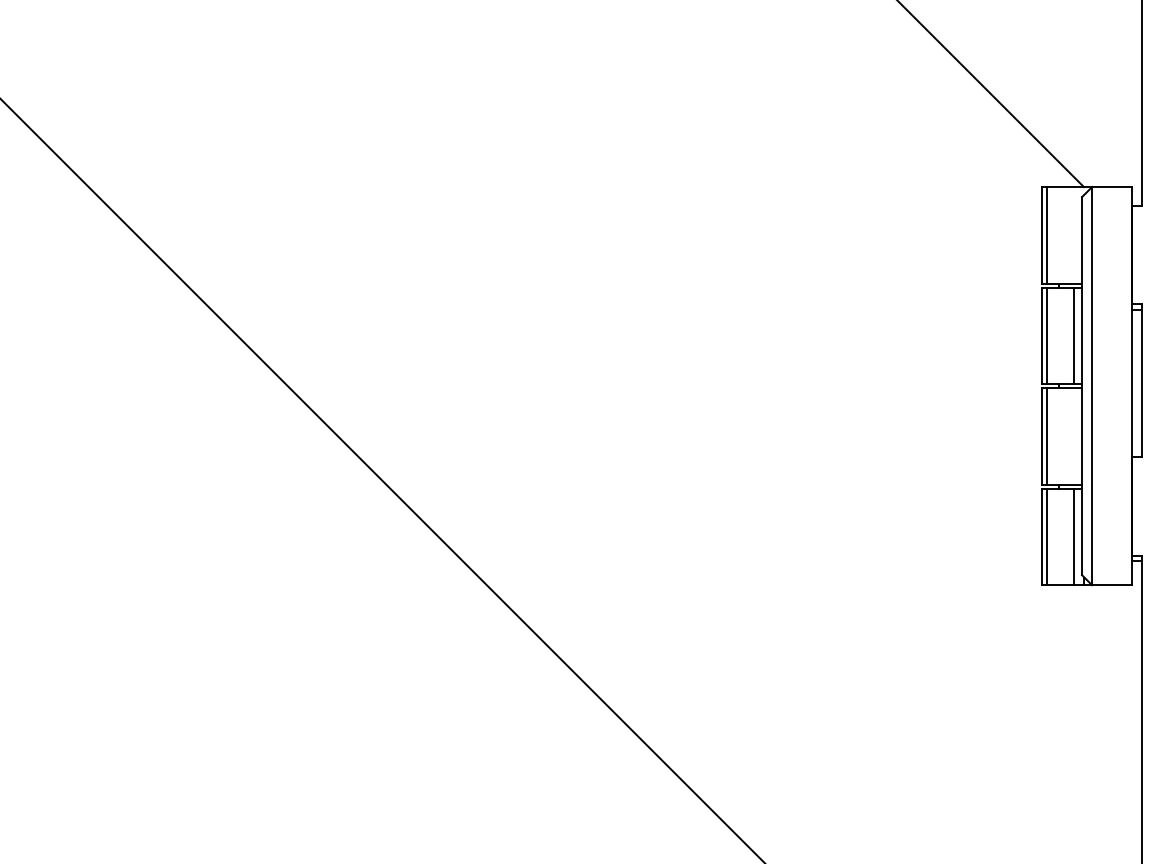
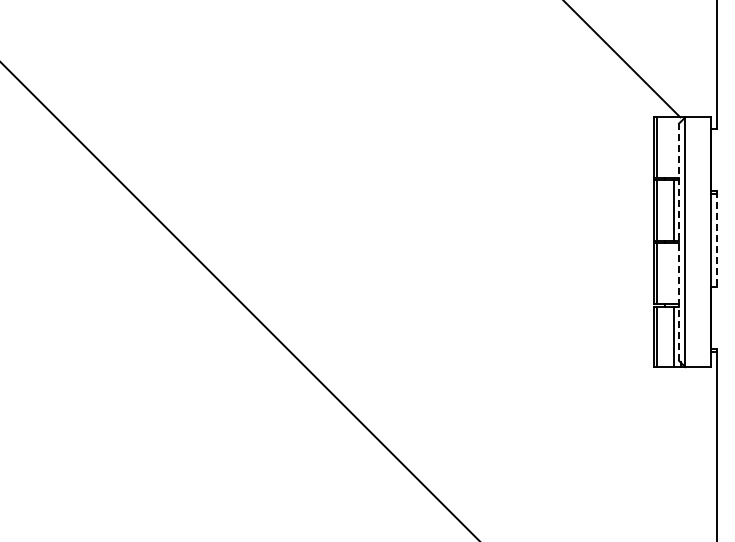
line: (1141, 380) -> (716, 238), solid -> dashed
line: (1082, 386) -> (679, 242), solid -> dashed

